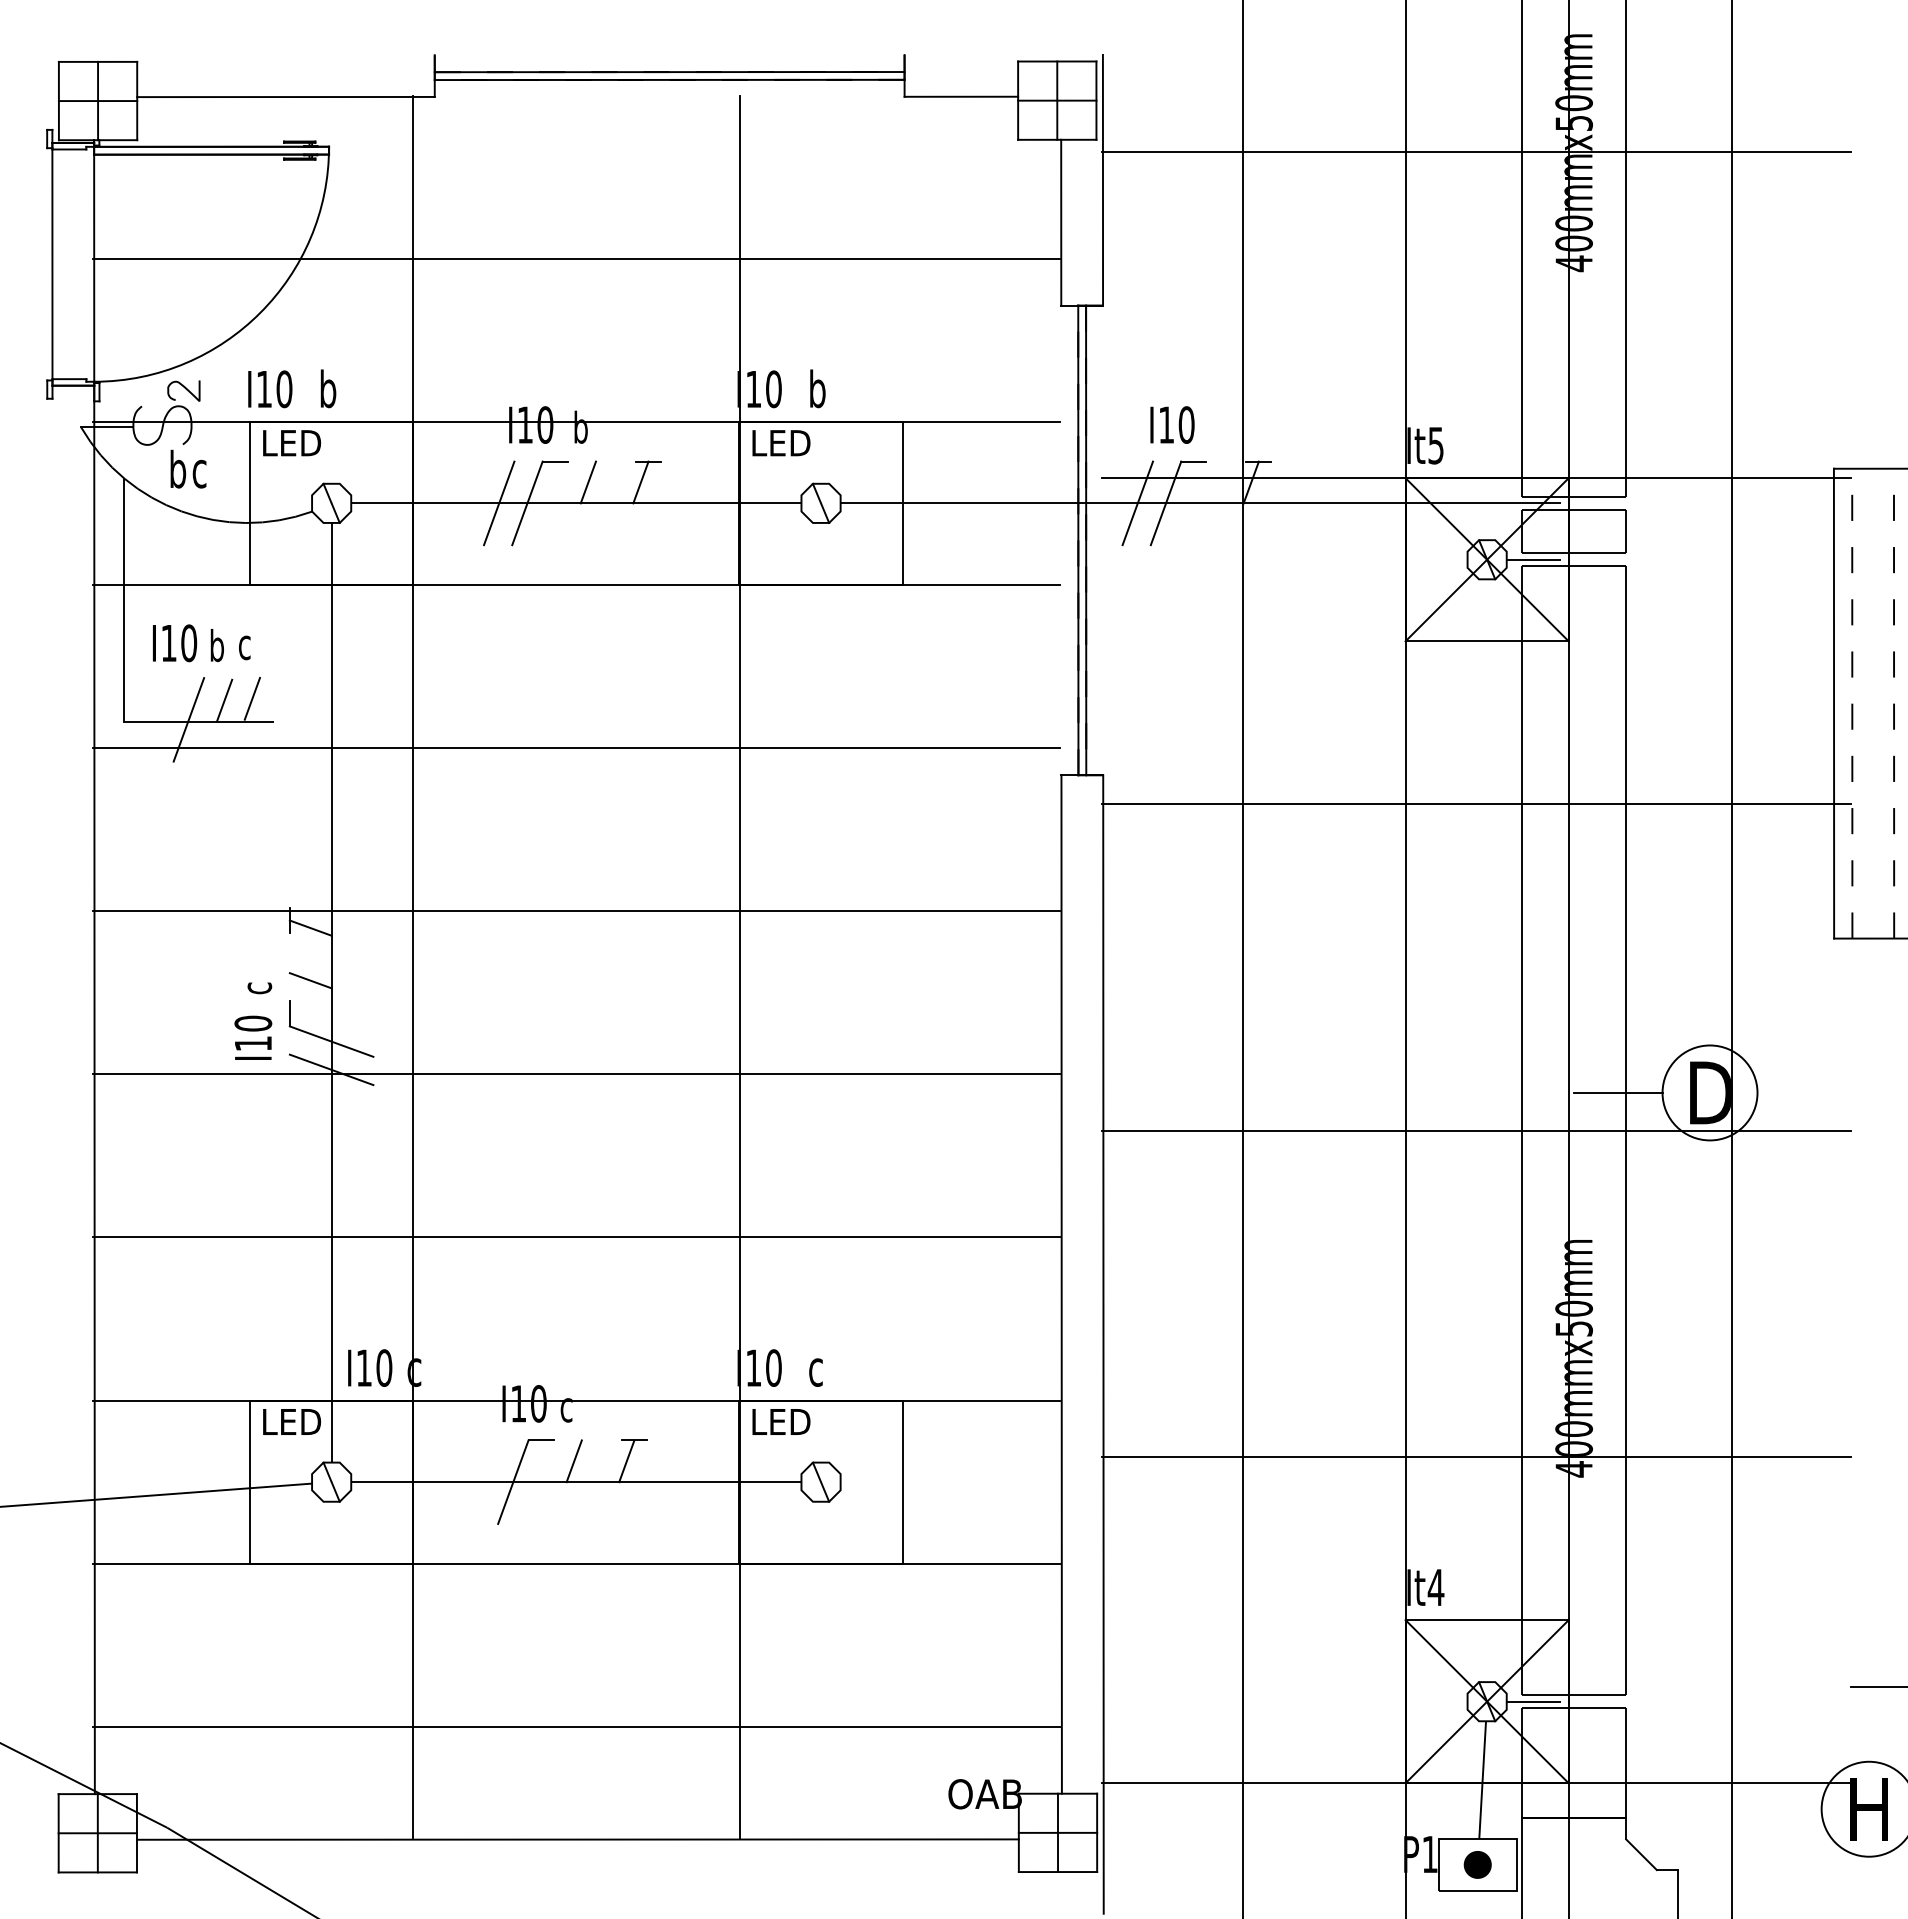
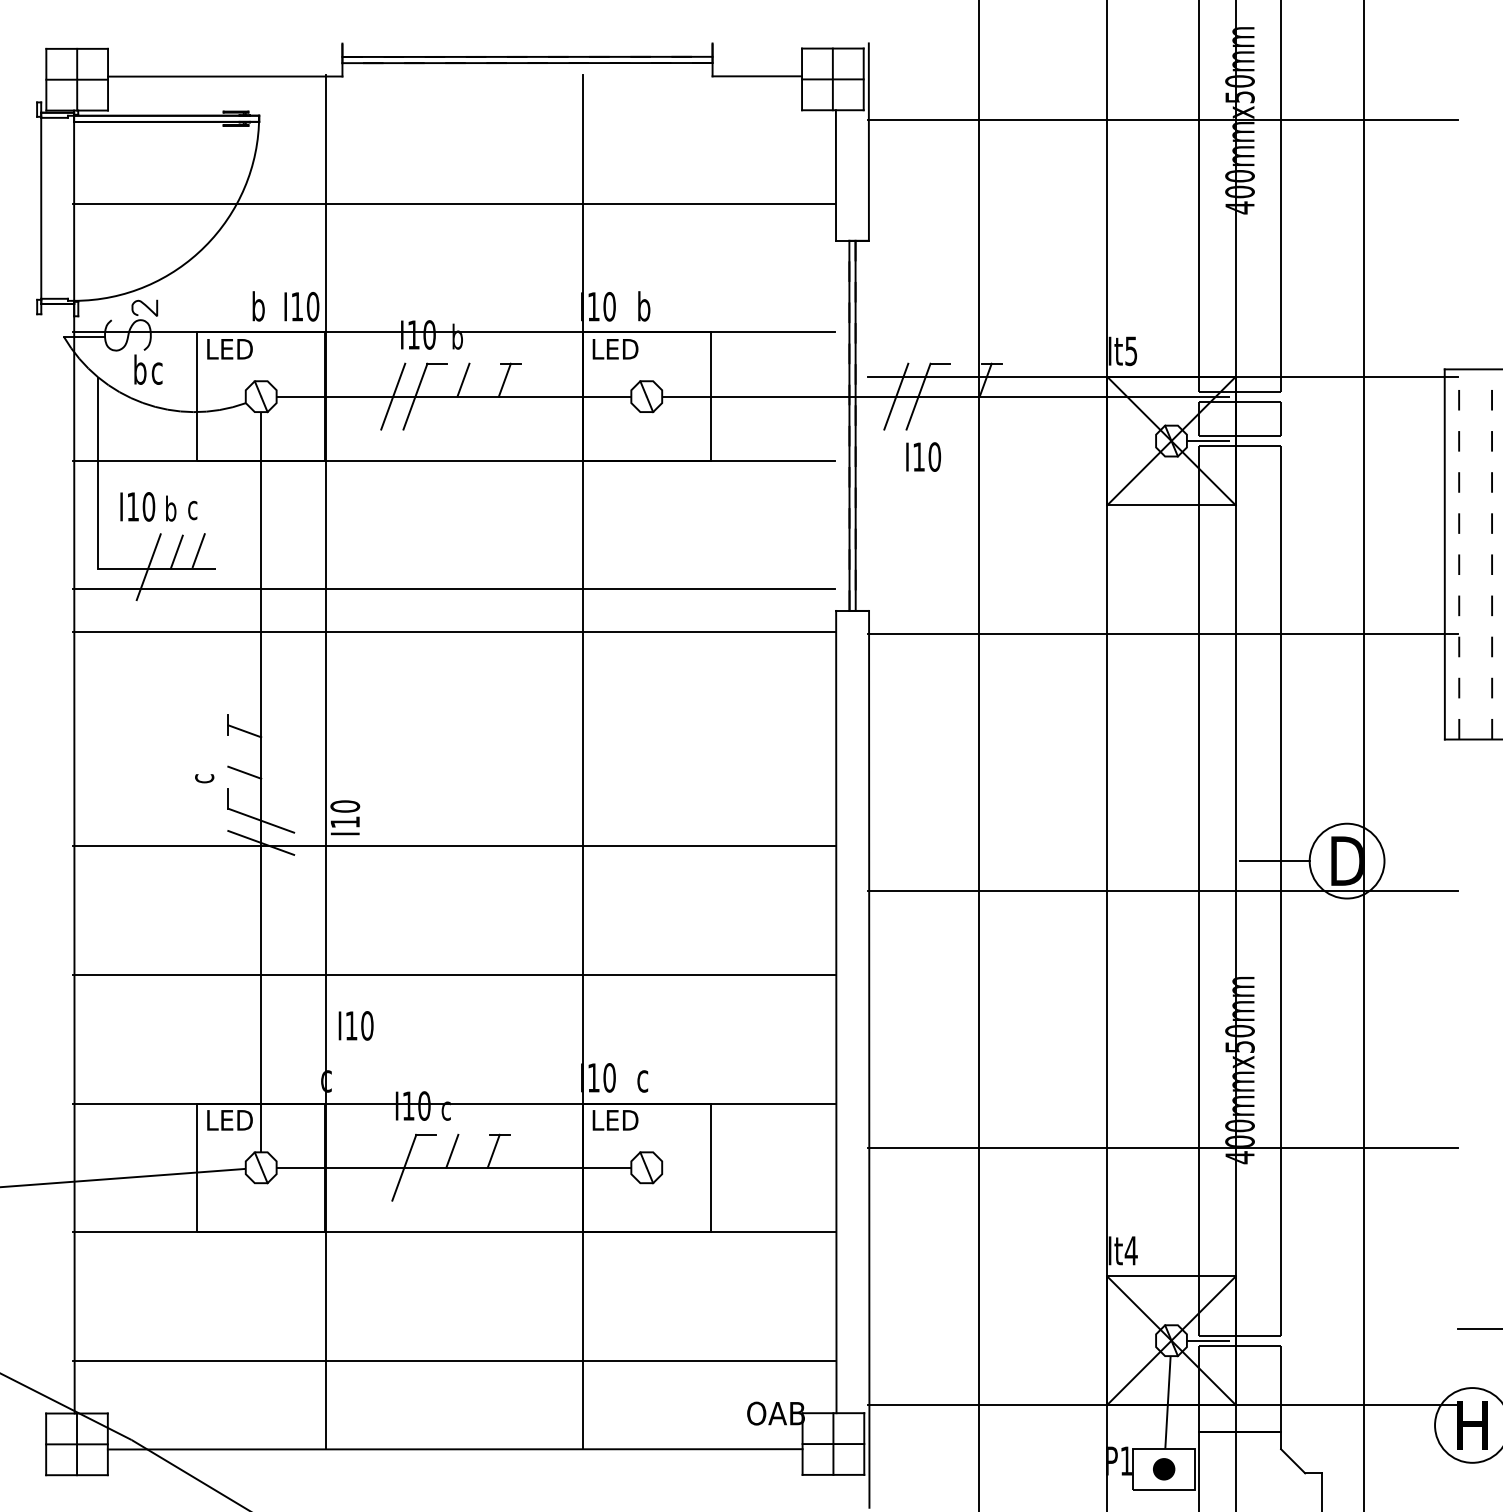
text: (270, 389) -> (302, 306), moved
text: (1172, 424) -> (923, 456), moved
line: (575, 911) -> (453, 632), moved
text: (253, 1037) -> (345, 817), moved
text: (370, 1367) -> (356, 1025), moved

